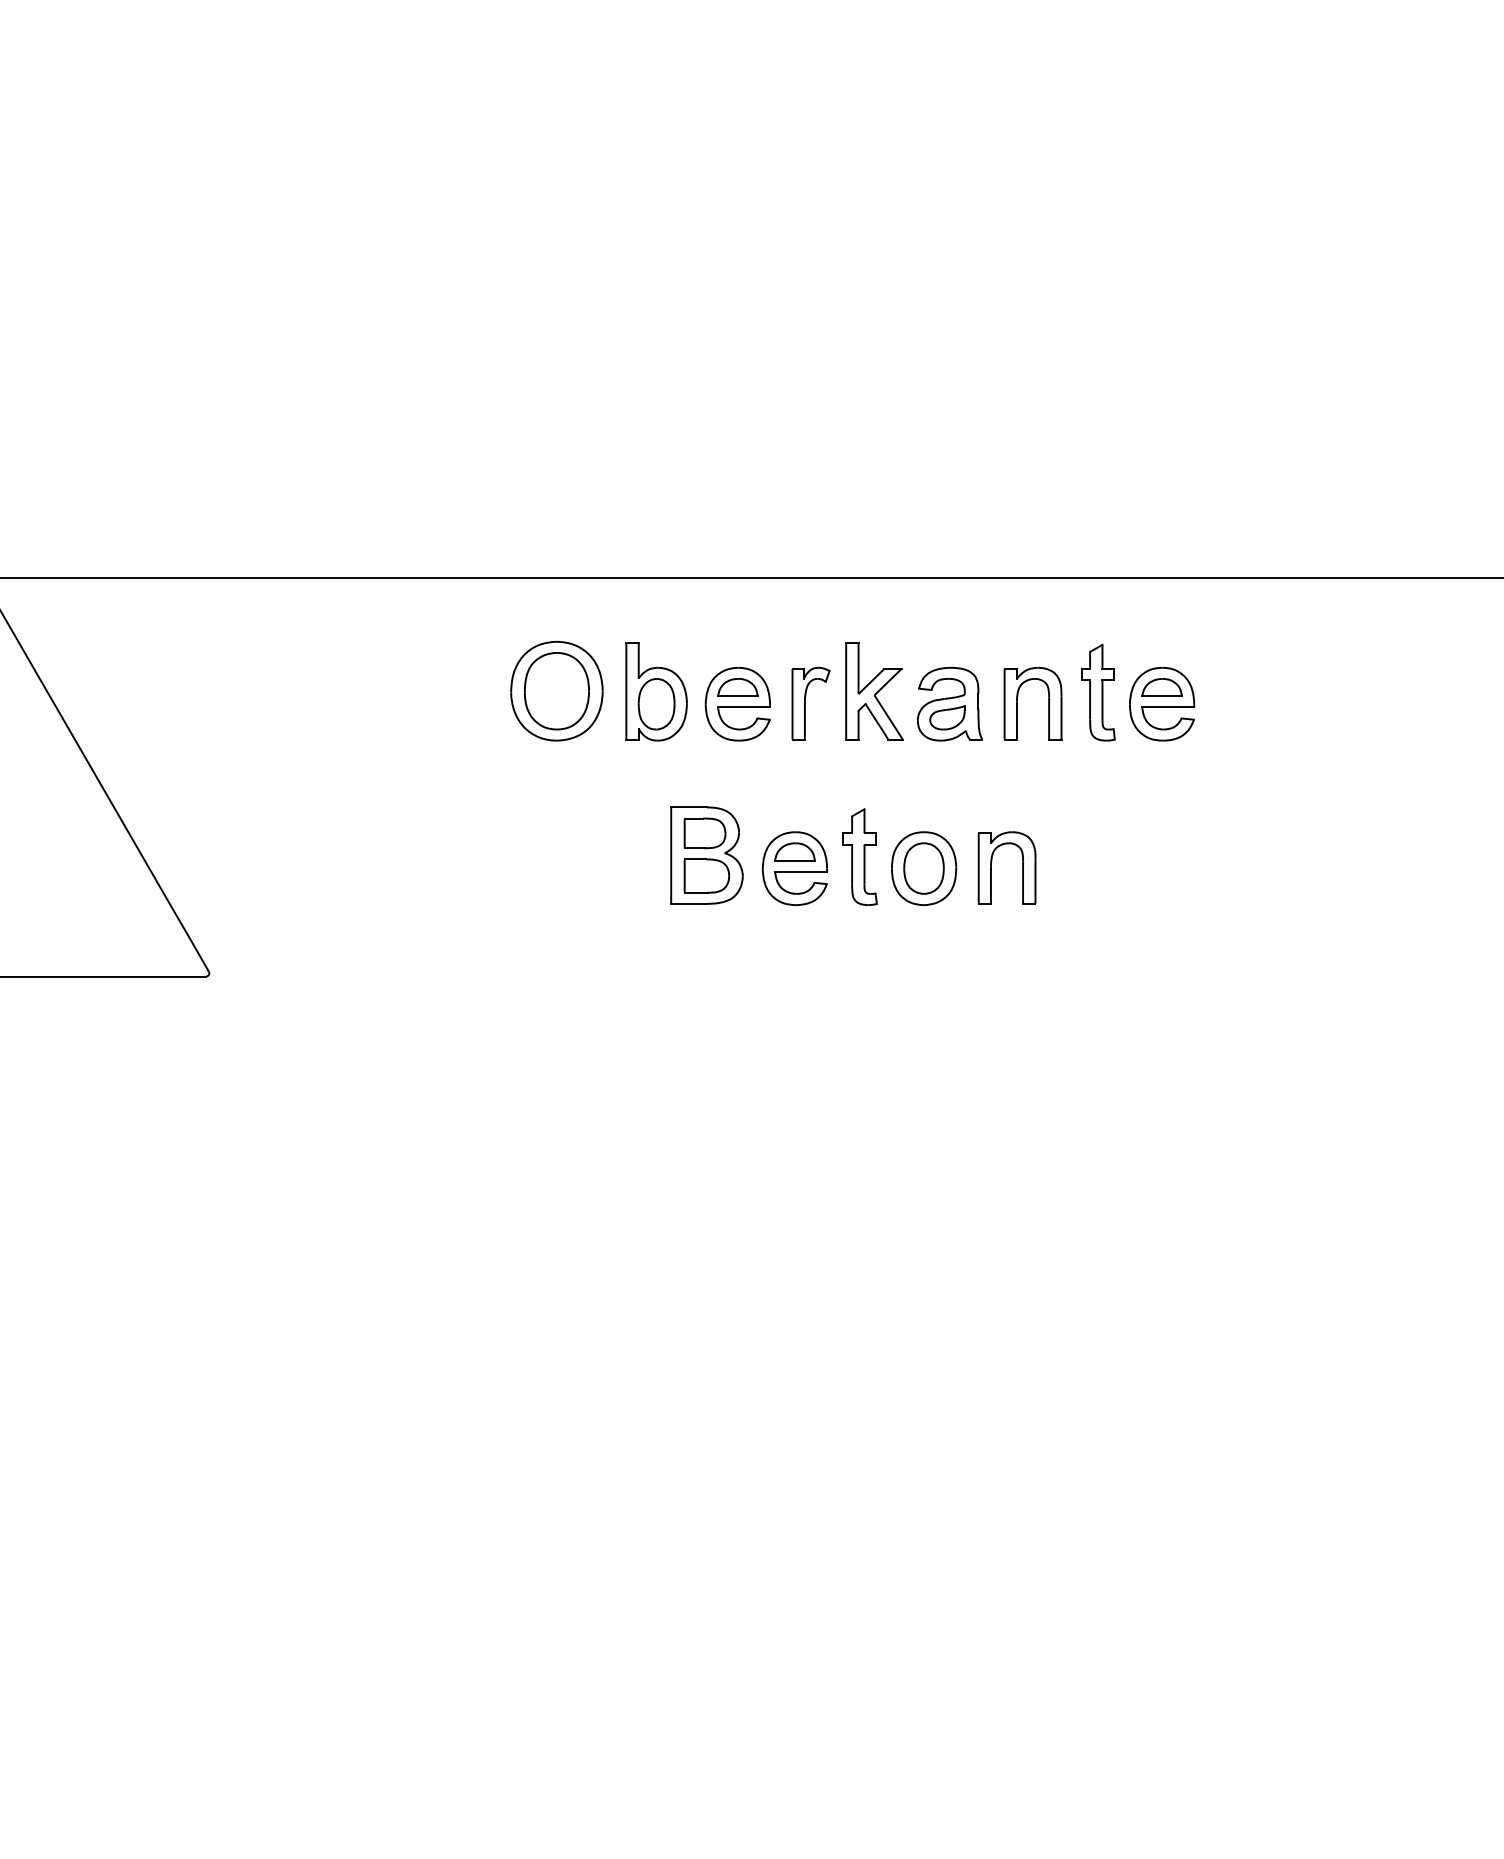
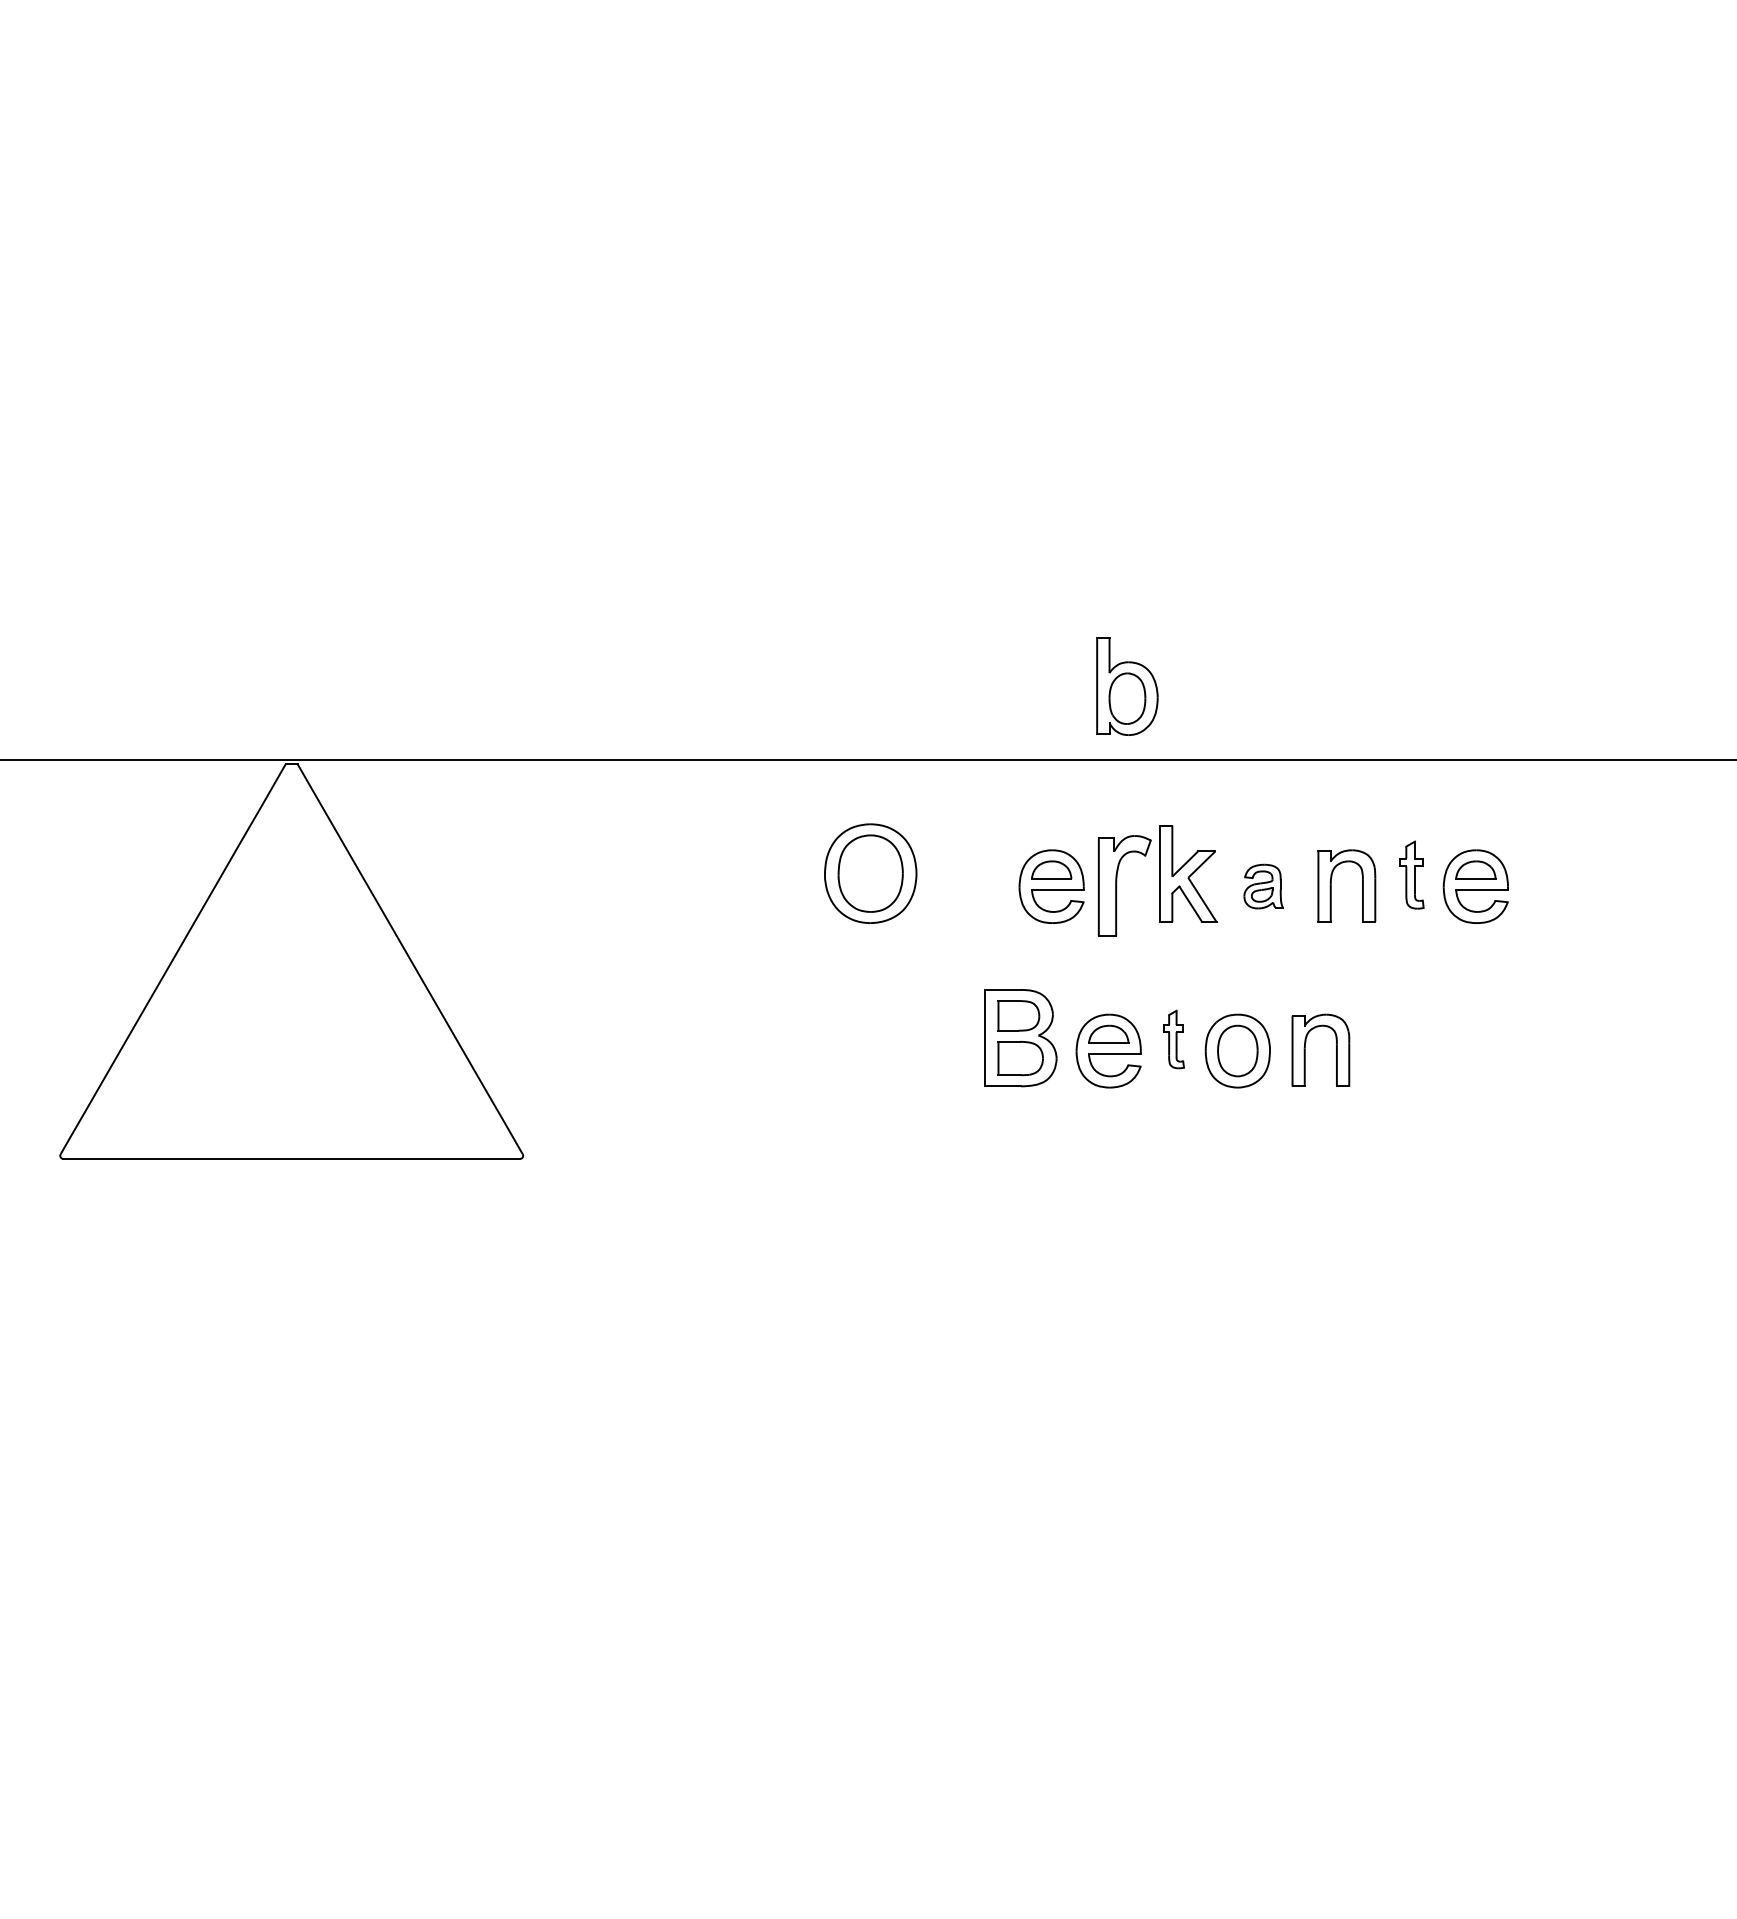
part: (656, 692) -> (1127, 686), moved
part: (1097, 692) -> (1411, 874), size x0.7
part: (810, 703) -> (1124, 885), size x1.4
part: (949, 704) -> (1263, 886), size x0.6
part: (859, 857) -> (1173, 1039), size x0.6

